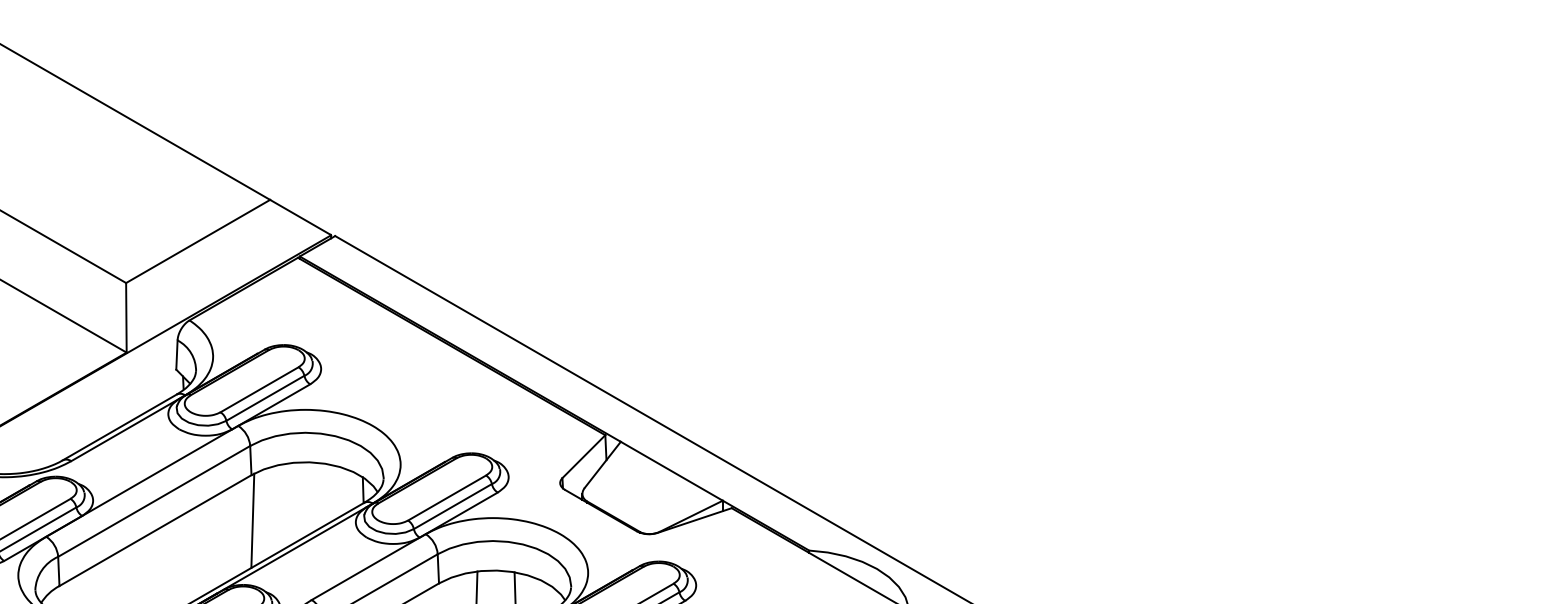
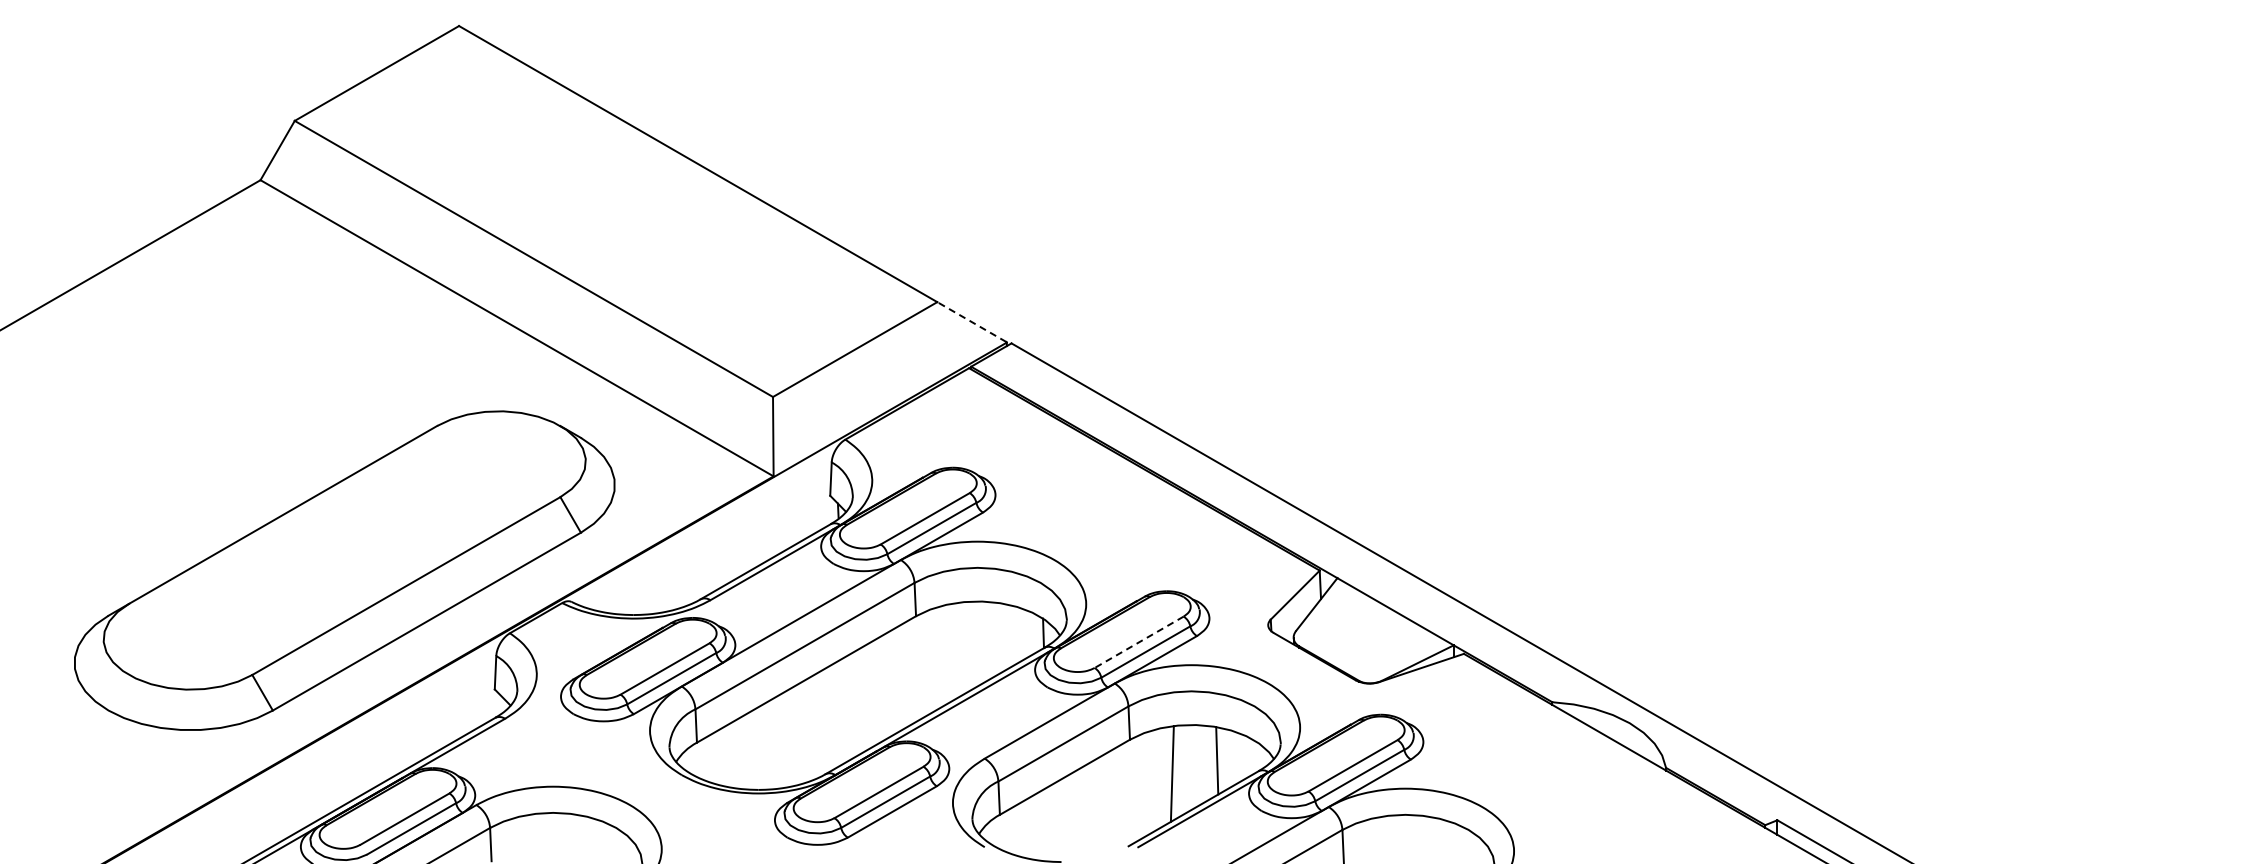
line: (300, 217) -> (971, 322), solid -> dashed
line: (446, 498) -> (1138, 642), solid -> dashed
line: (252, 521) -> (917, 668), removed

